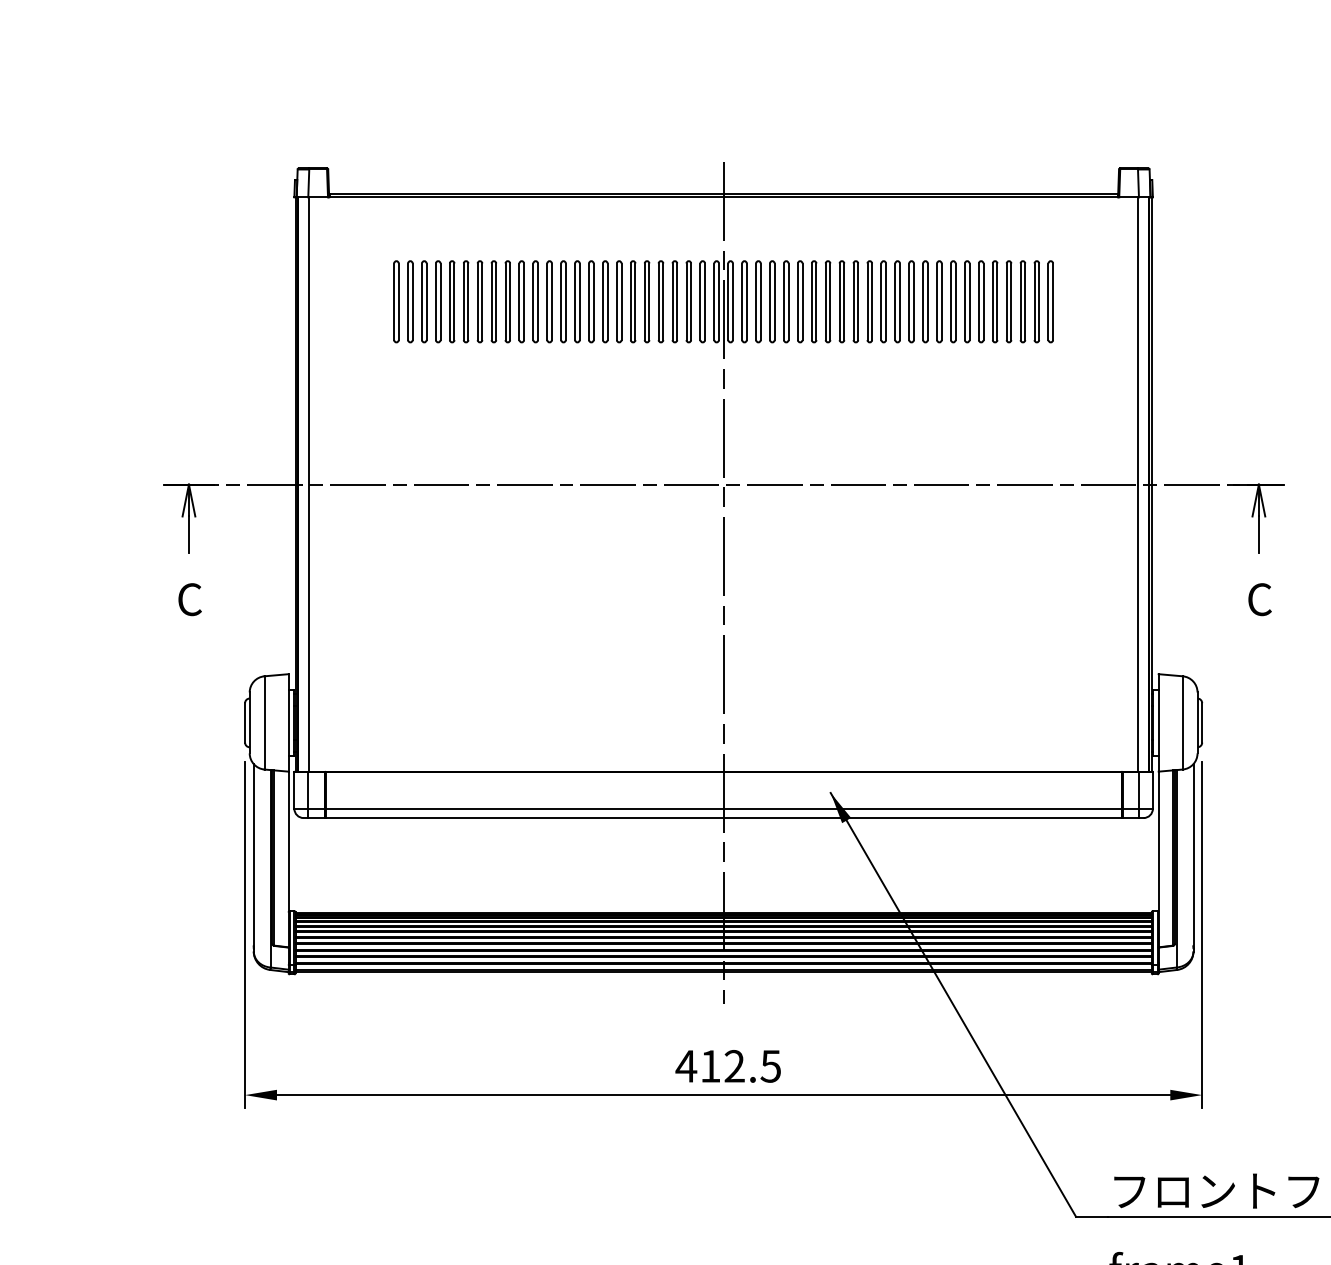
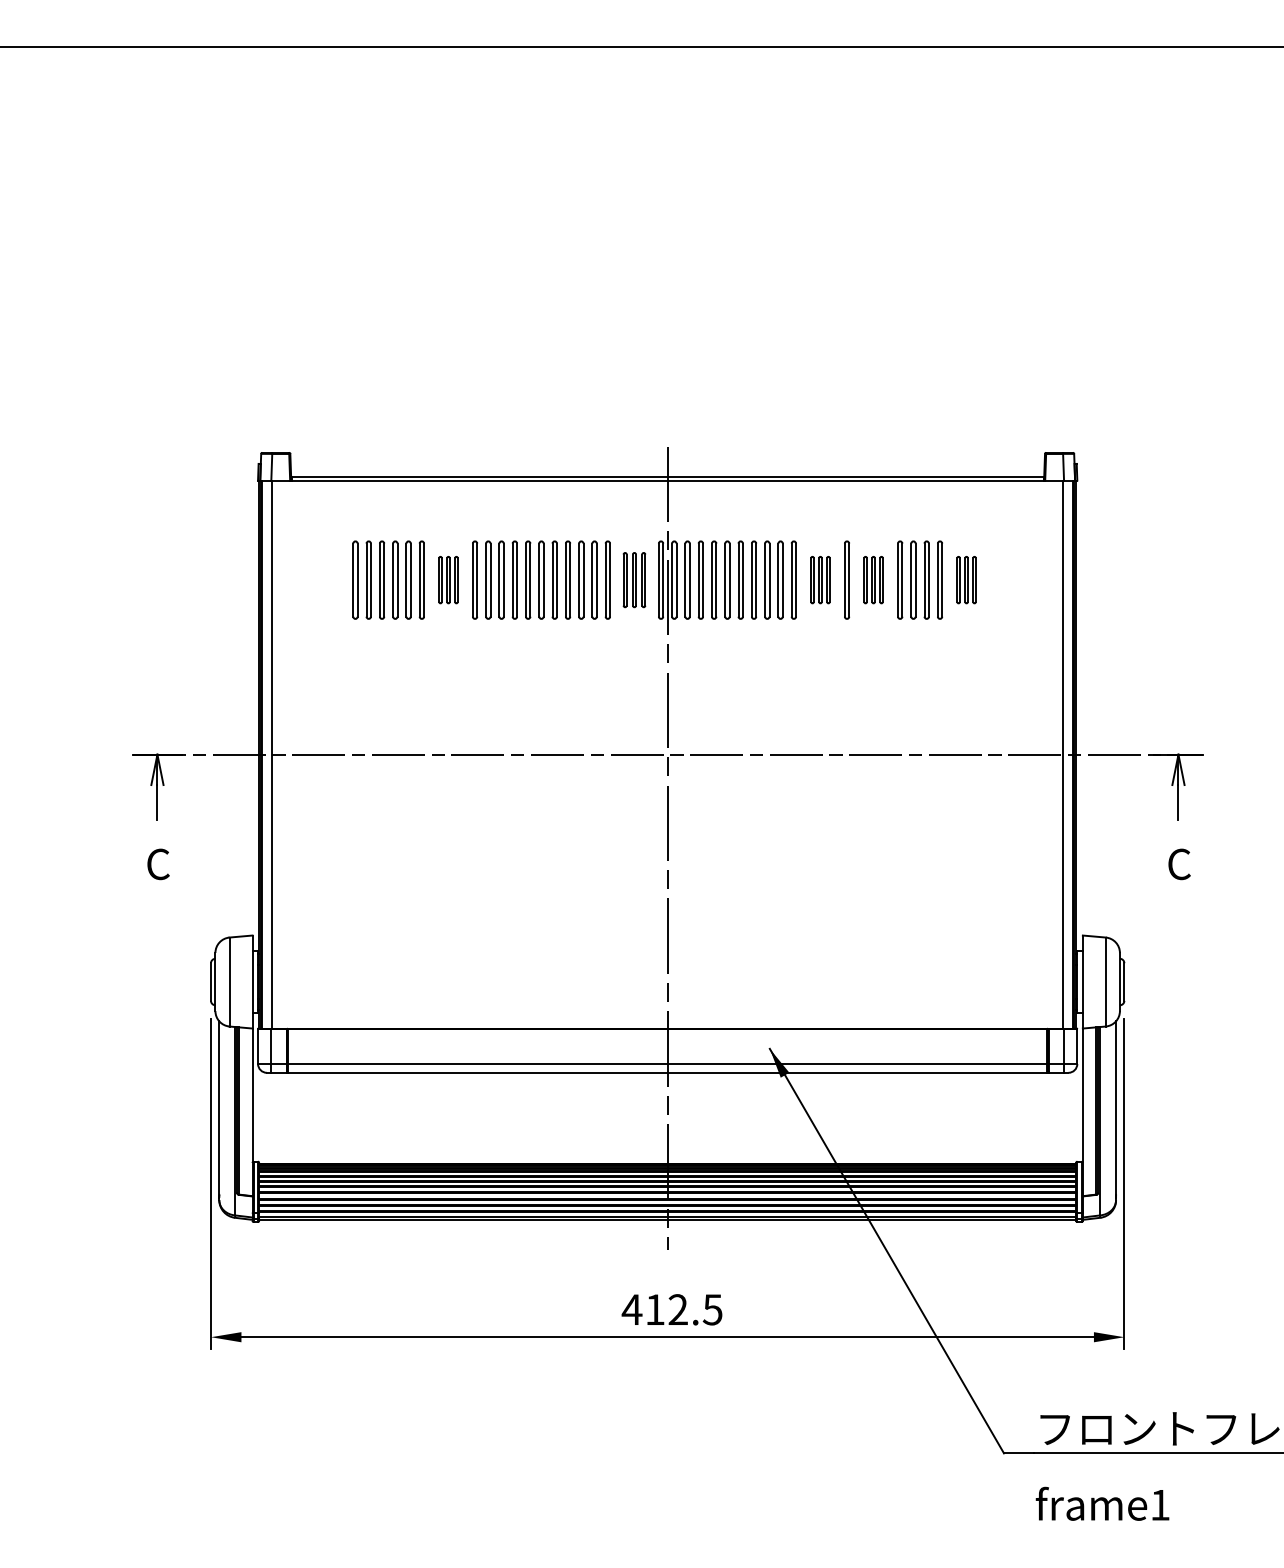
part: (493, 301) -> (448, 579), size x0.6
part: (688, 301) -> (634, 579), size x0.7
part: (883, 301) -> (820, 579), size x0.6
part: (939, 301) -> (873, 579), size x0.6
part: (1036, 301) -> (966, 579), size x0.6

